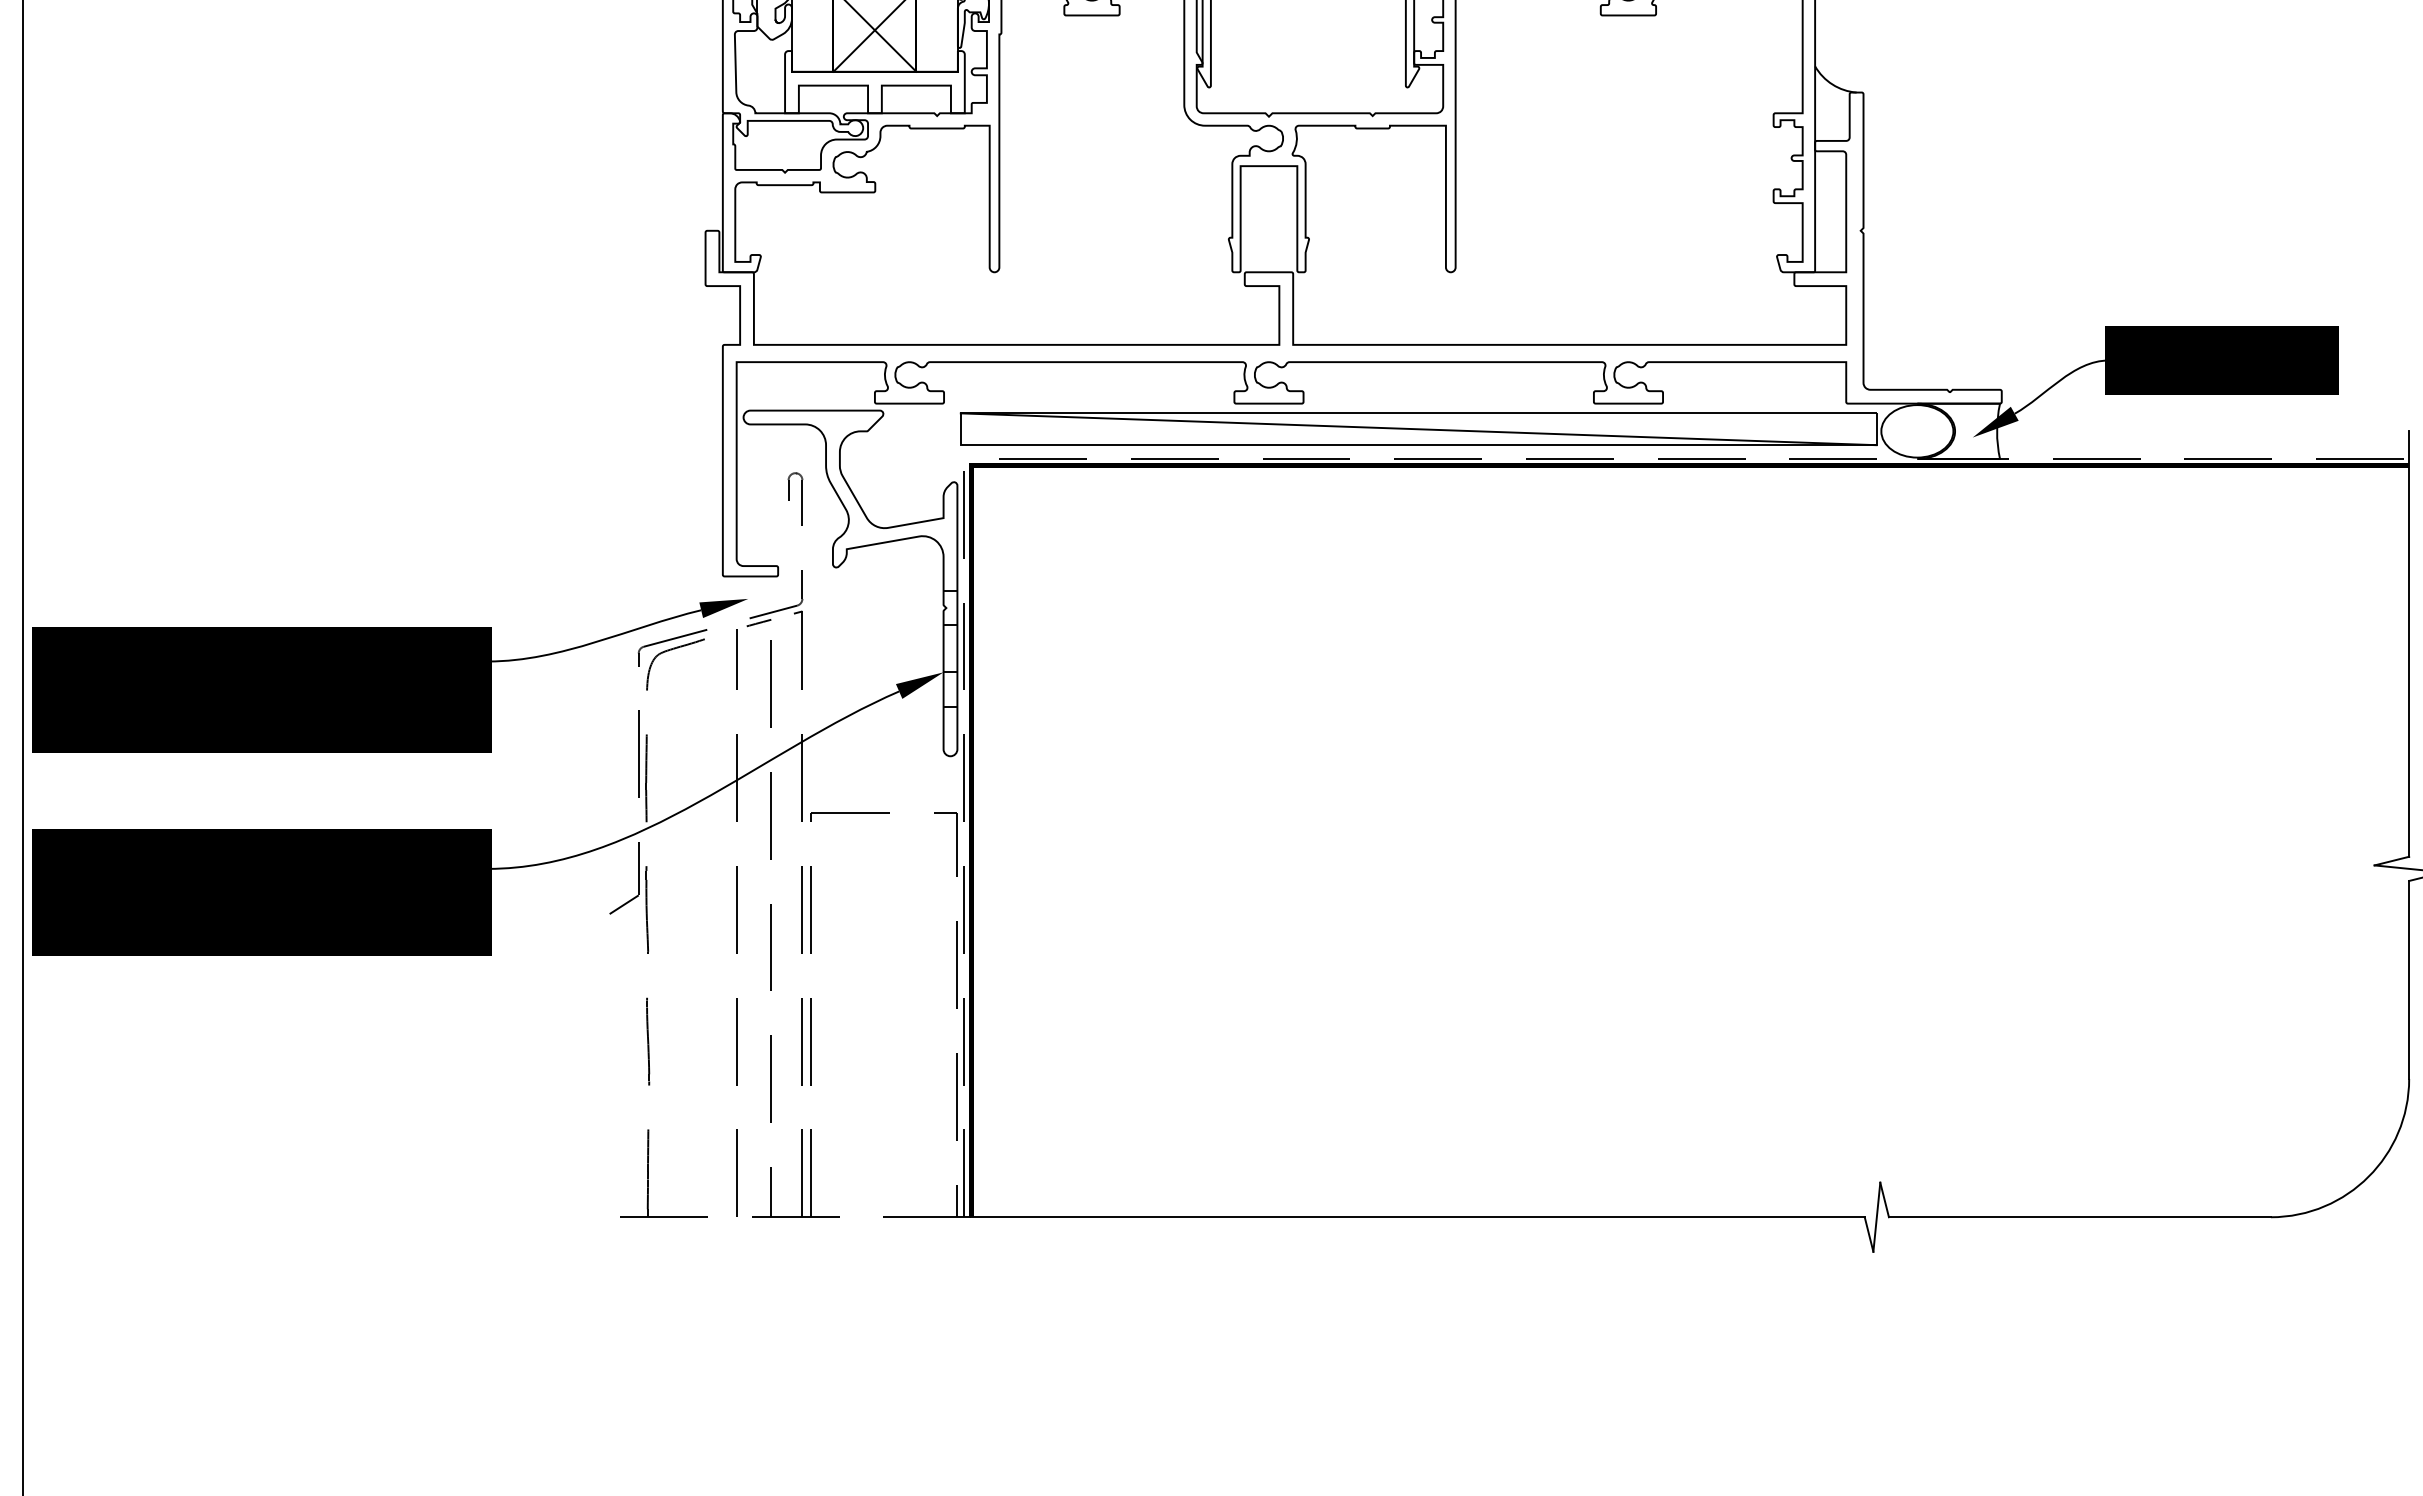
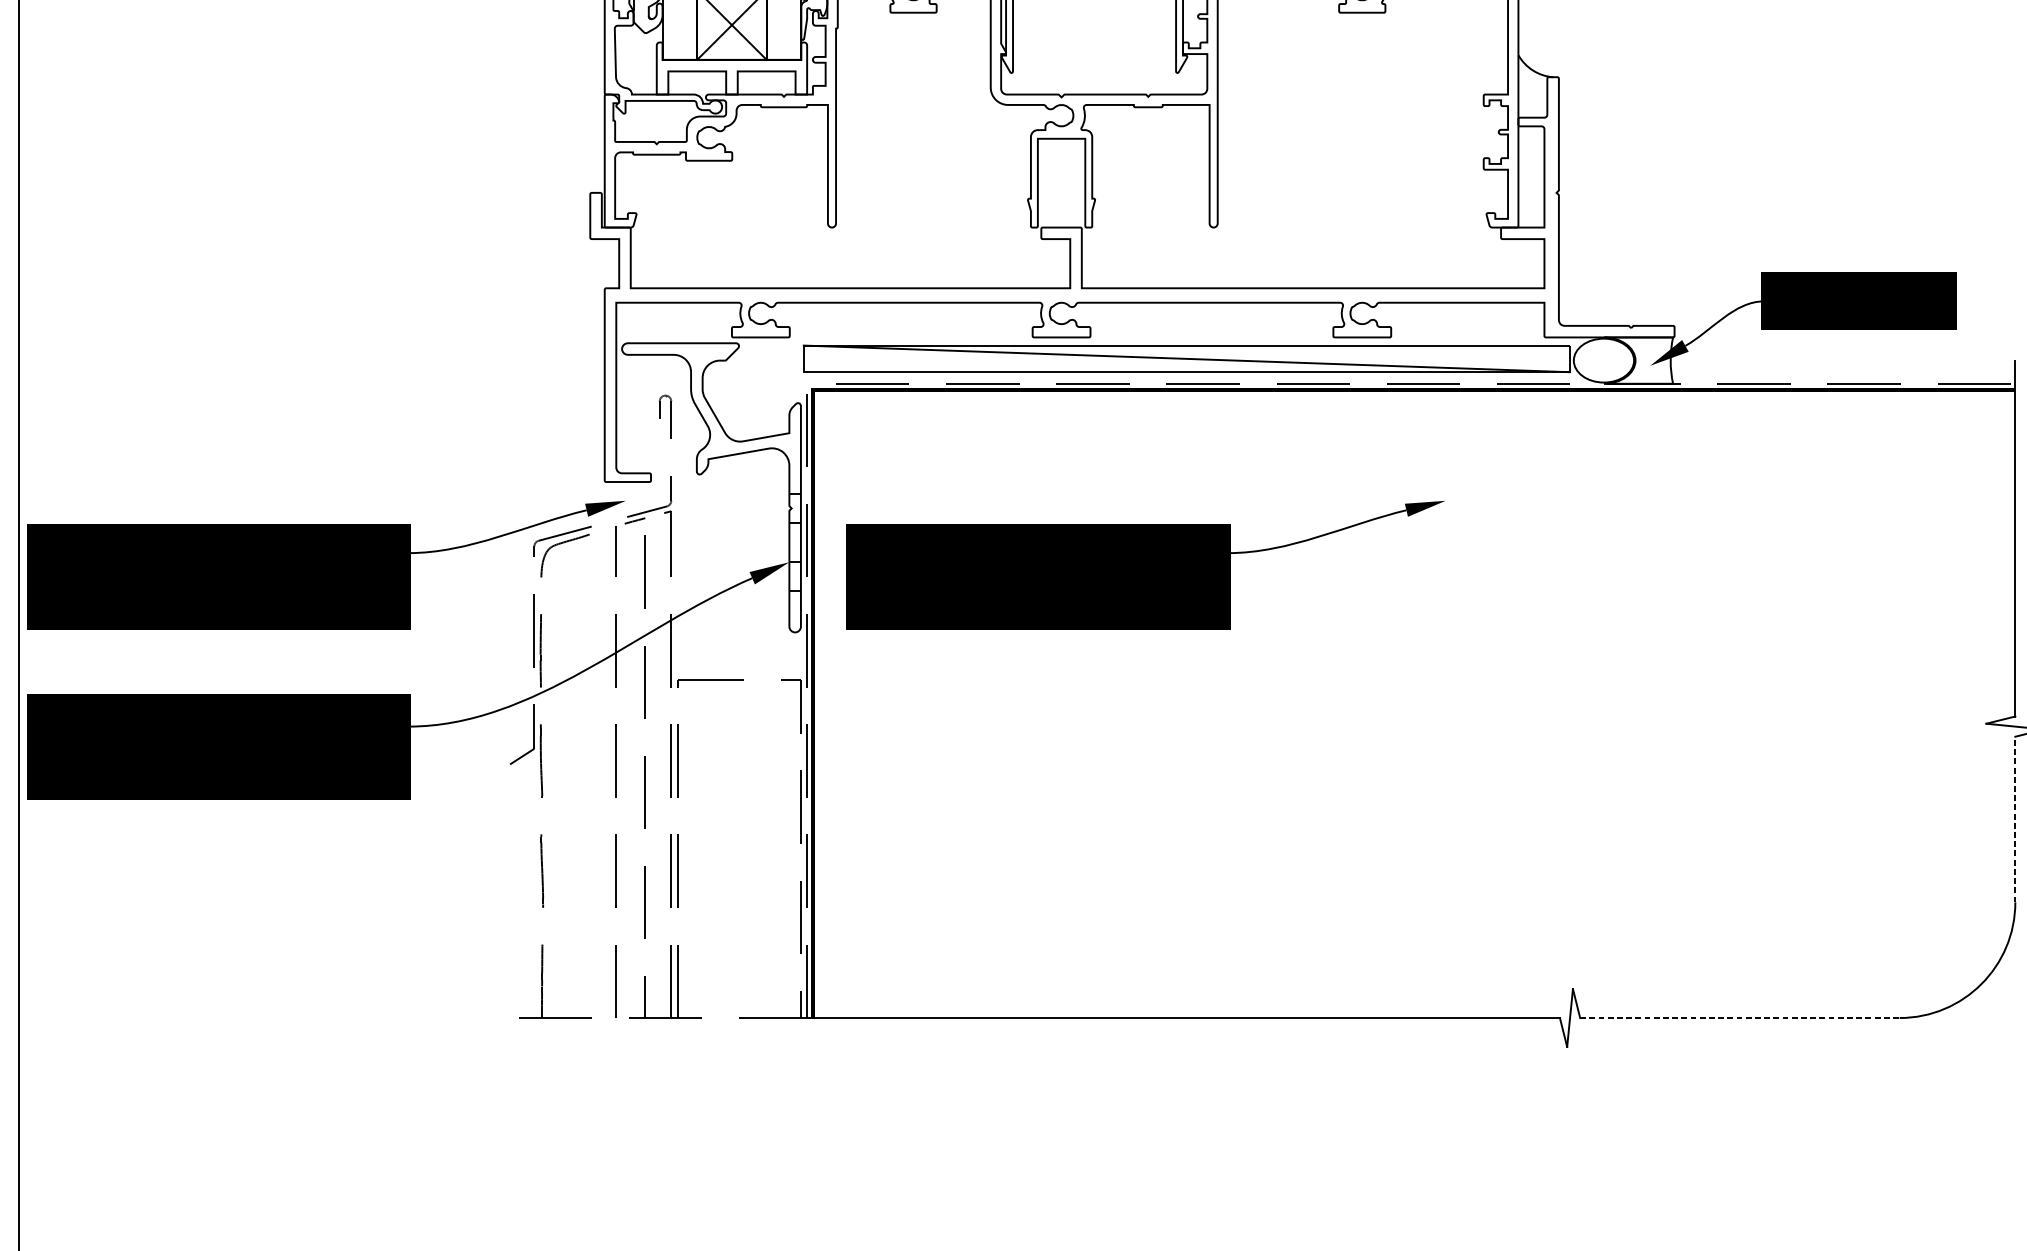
part: (1369, 675) -> (1145, 564), added
line: (2409, 979) -> (2015, 819), solid -> dashed
line: (2079, 1217) -> (1739, 1018), solid -> dashed

